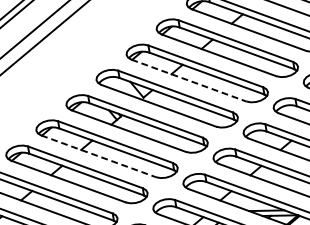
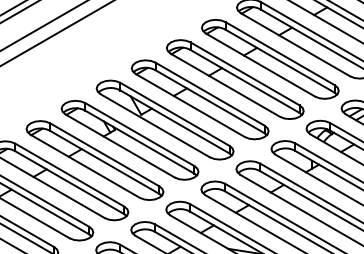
line: (188, 80) -> (190, 105), dashed -> solid
line: (98, 156) -> (85, 166), dashed -> solid

